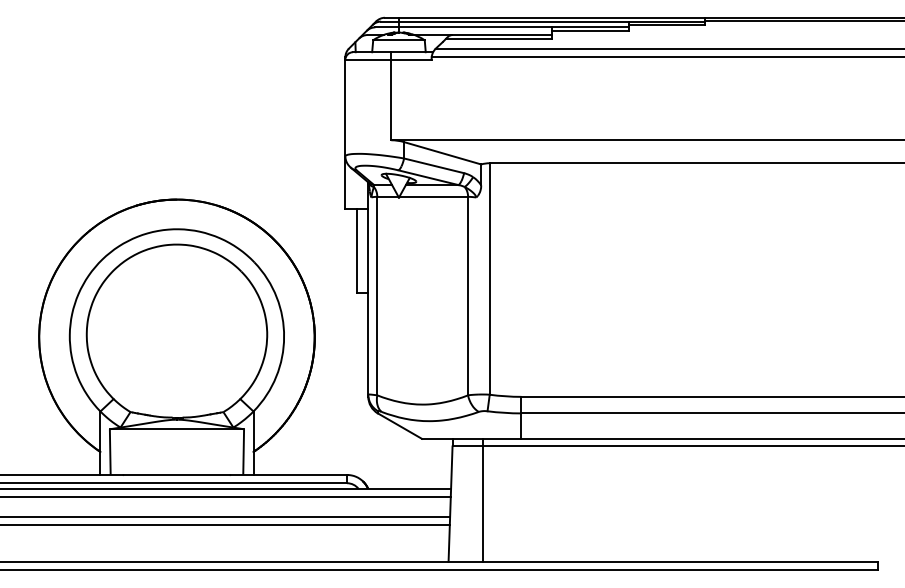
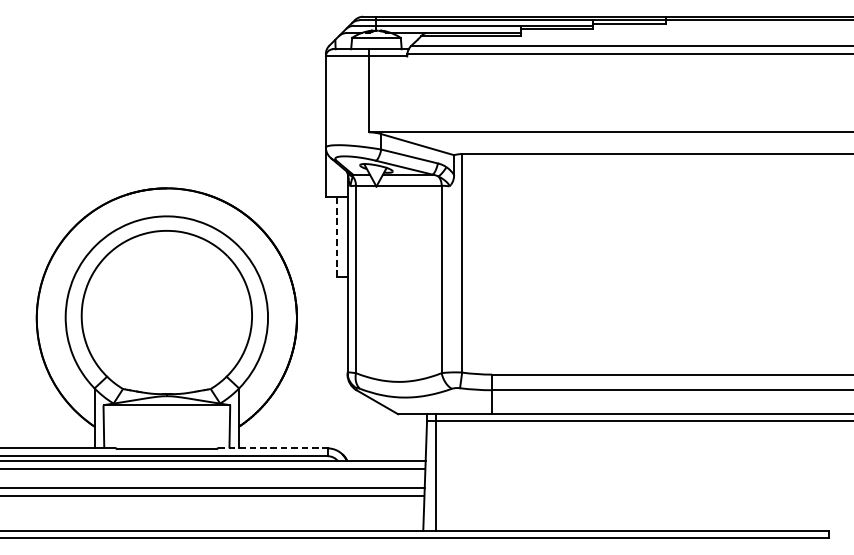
line: (356, 250) -> (336, 236), solid -> dashed
line: (289, 475) -> (273, 448), solid -> dashed
line: (483, 499) -> (436, 471), moved

